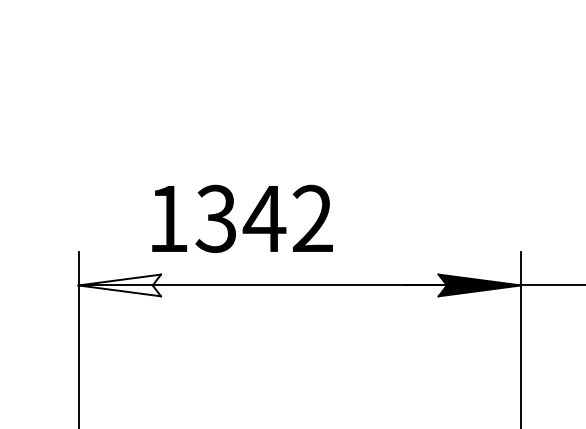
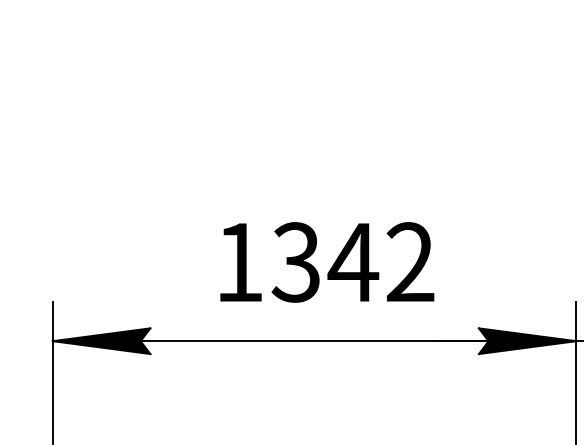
text: (242, 218) -> (327, 261), moved
fill: (119, 285) -> (101, 341), added

